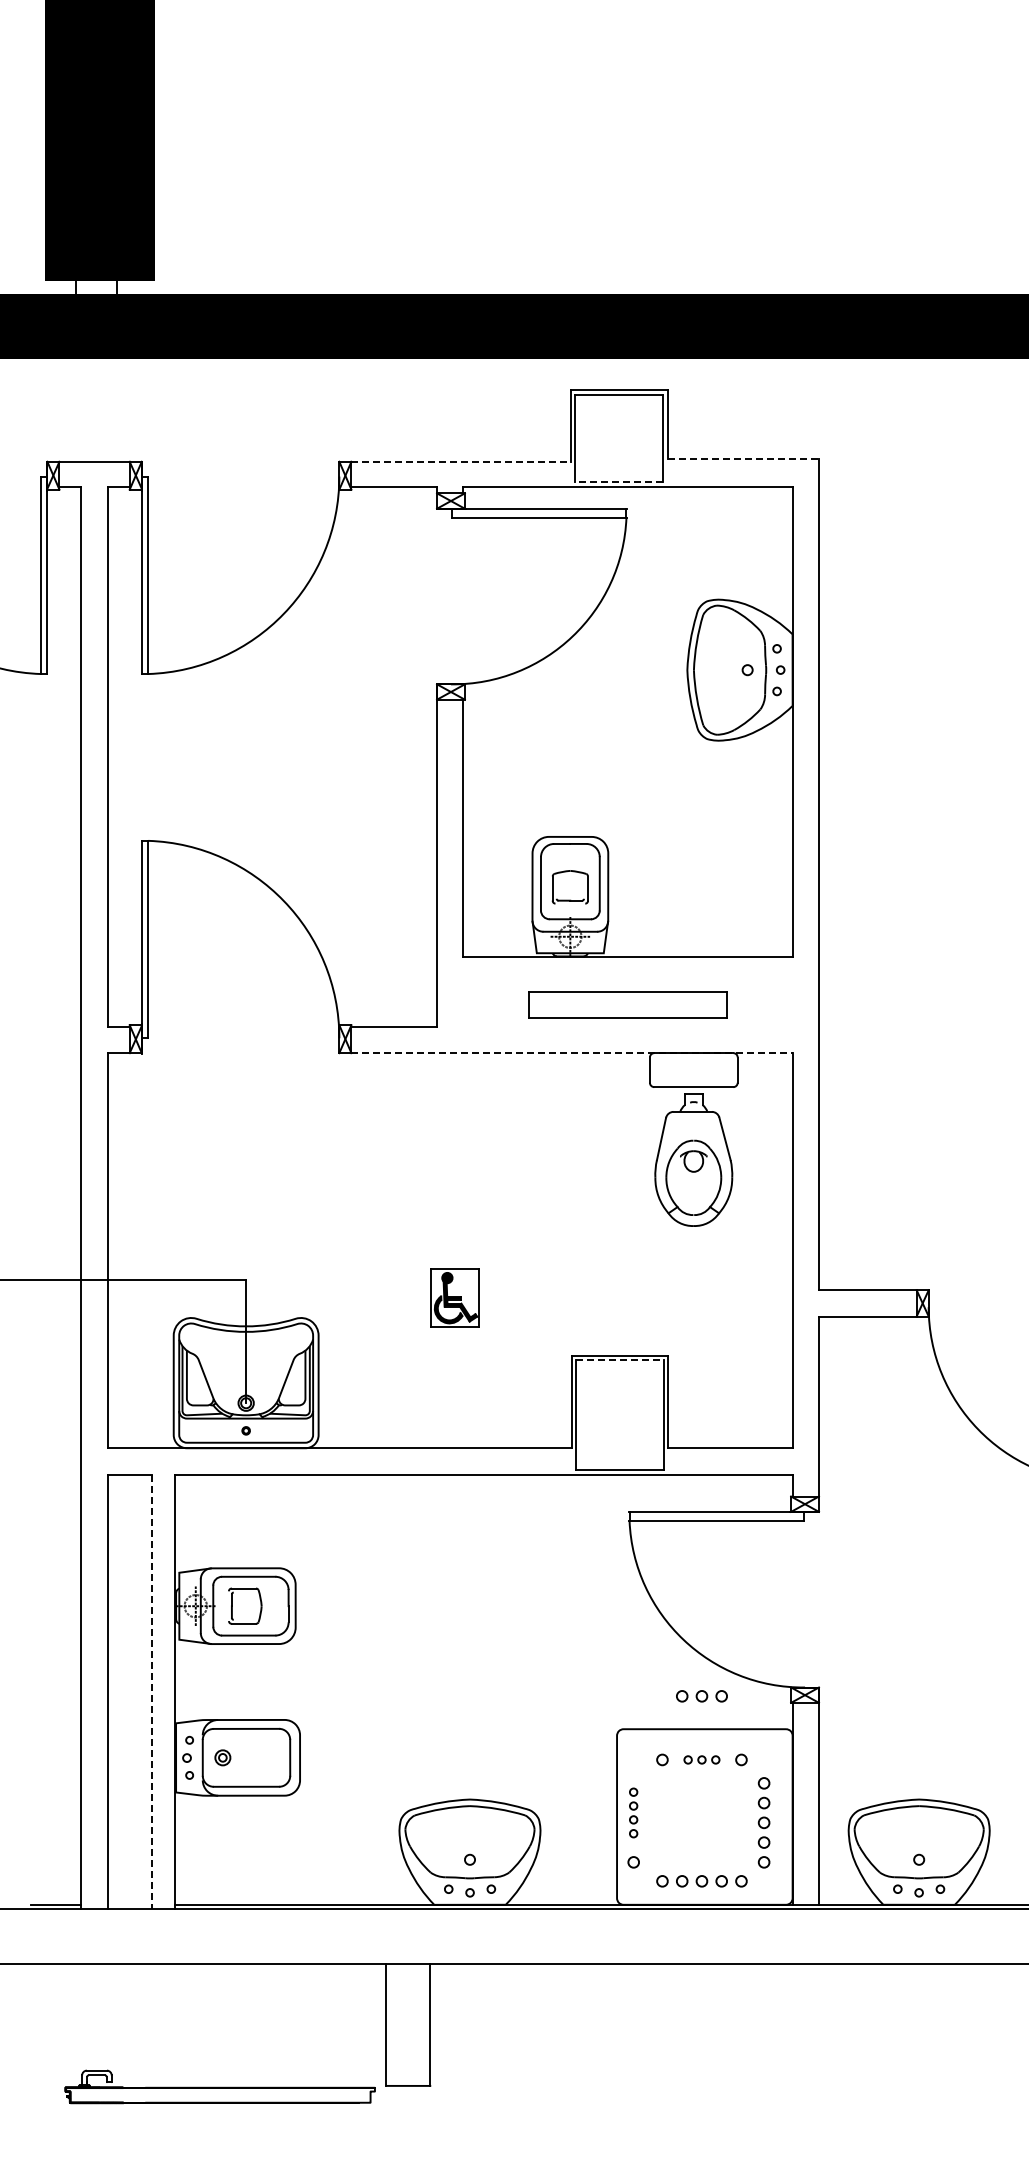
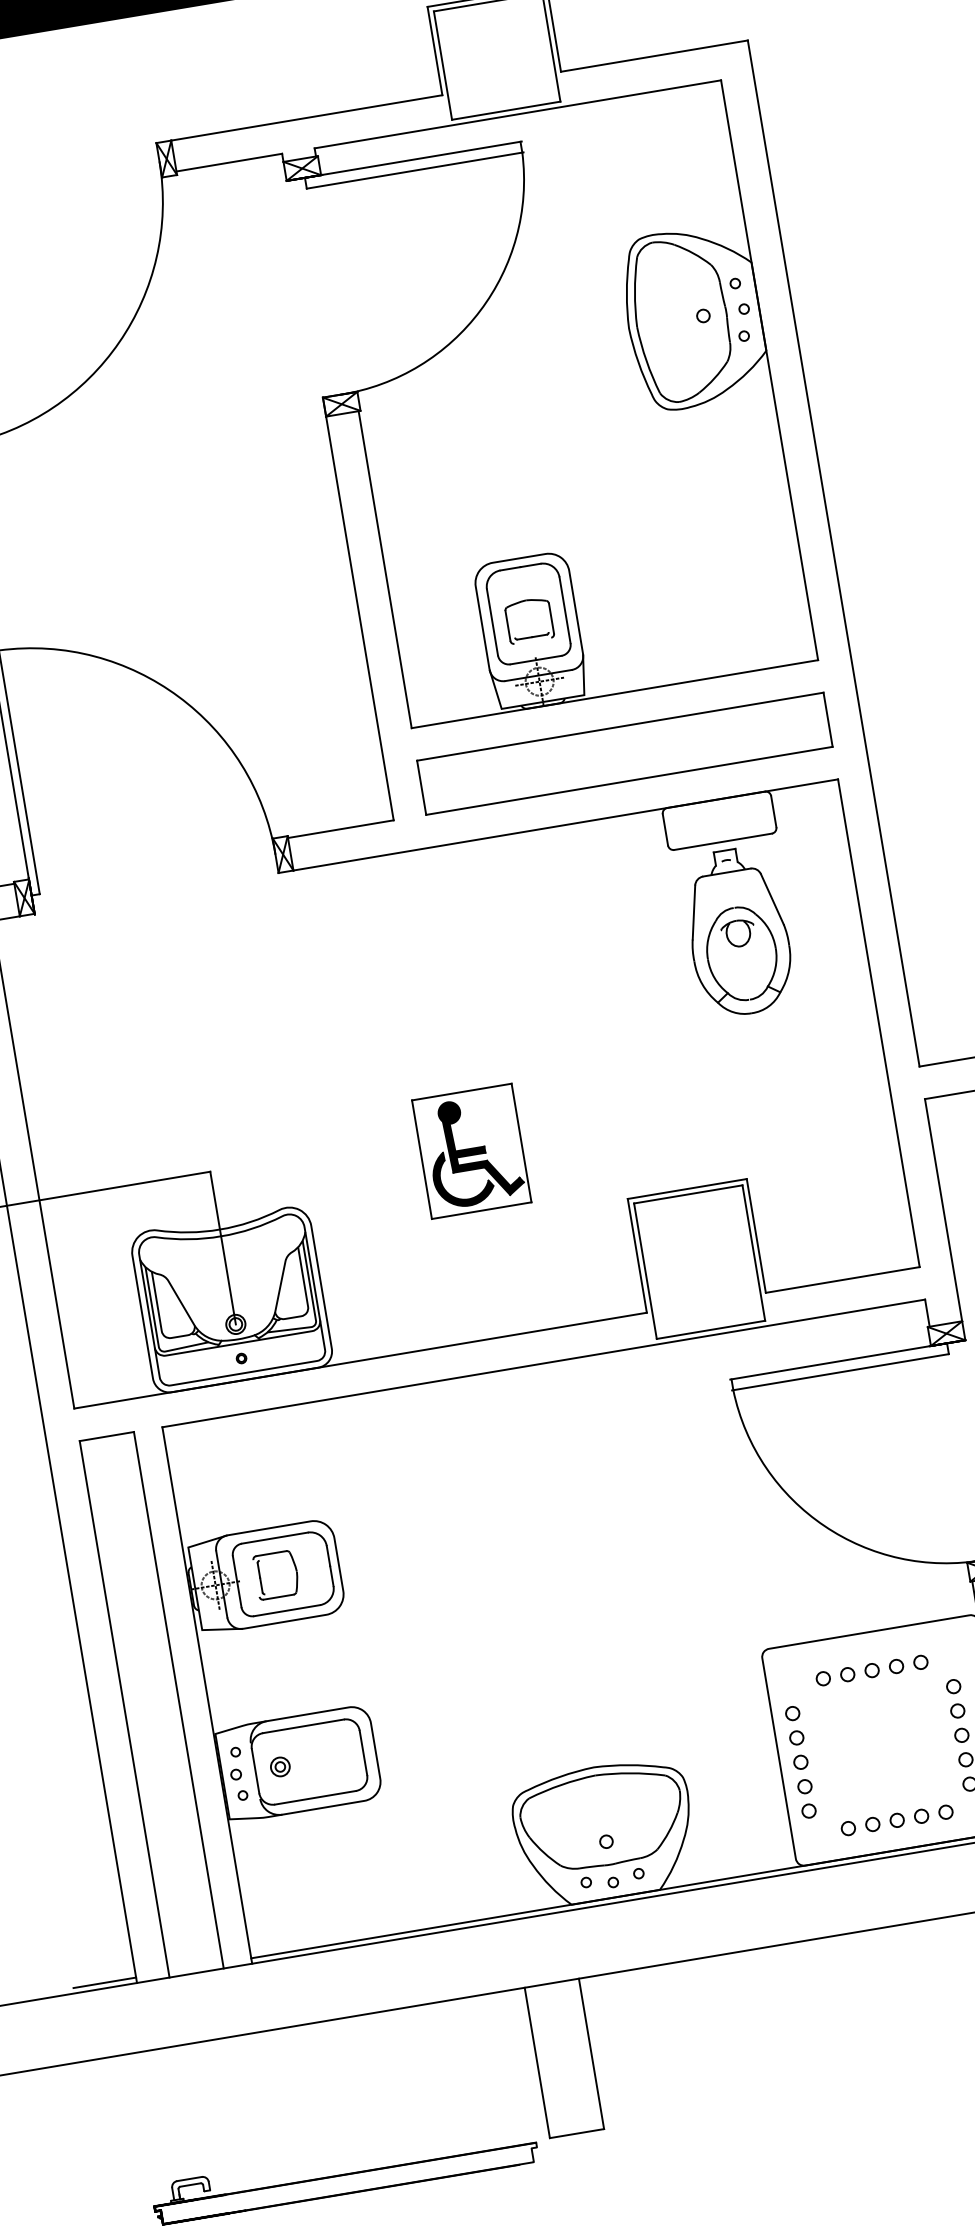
line: (743, 458) -> (654, 55), dashed -> solid
line: (461, 461) -> (307, 117), dashed -> solid
line: (619, 482) -> (506, 110), dashed -> solid
part: (627, 1004) -> (624, 753), size x1.67
line: (572, 1053) -> (566, 825), dashed -> solid
part: (454, 1297) -> (471, 1150), size x1.67
line: (619, 1360) -> (687, 1194), dashed -> solid
line: (151, 1692) -> (178, 1701), dashed -> solid
part: (701, 1696) -> (858, 1592), removed
part: (701, 1759) -> (871, 1670), size x1.43
part: (633, 1812) -> (798, 1749), size x1.43

